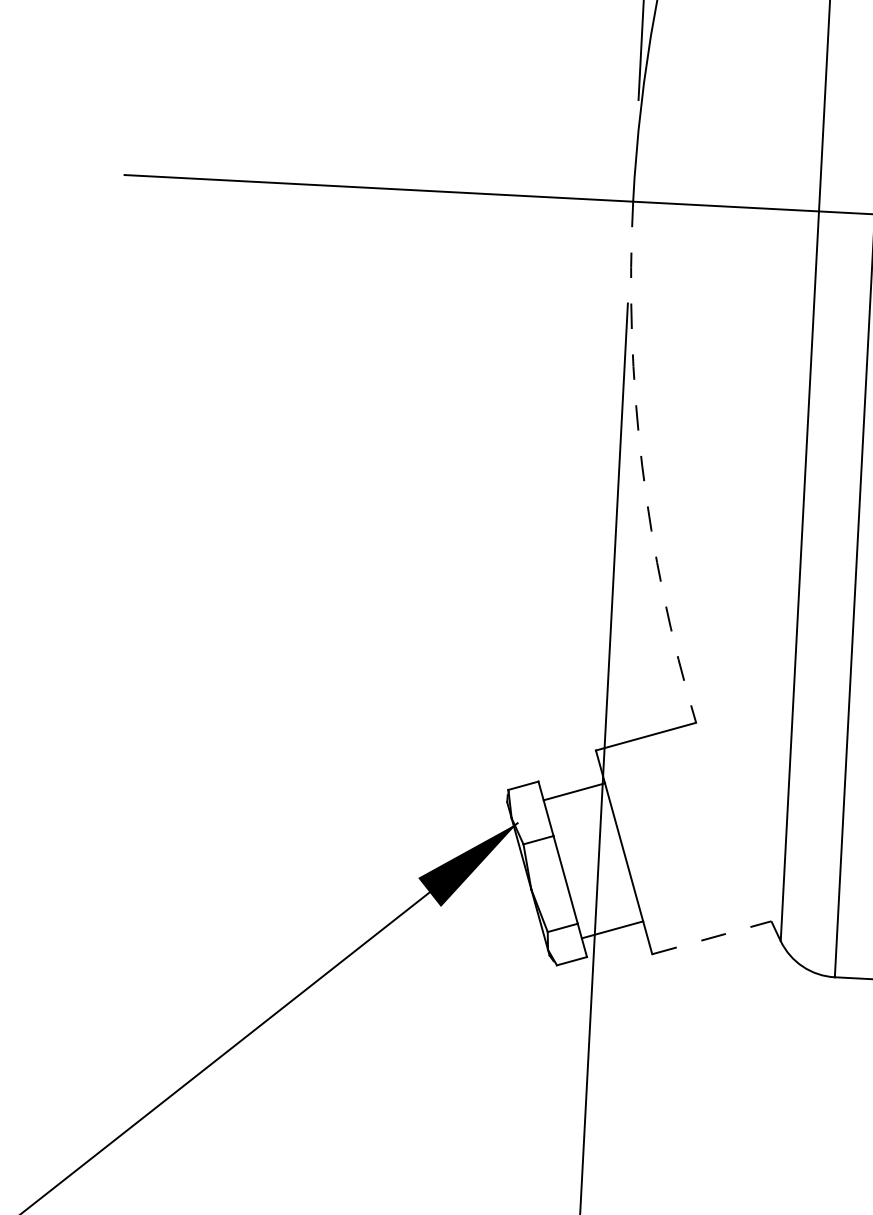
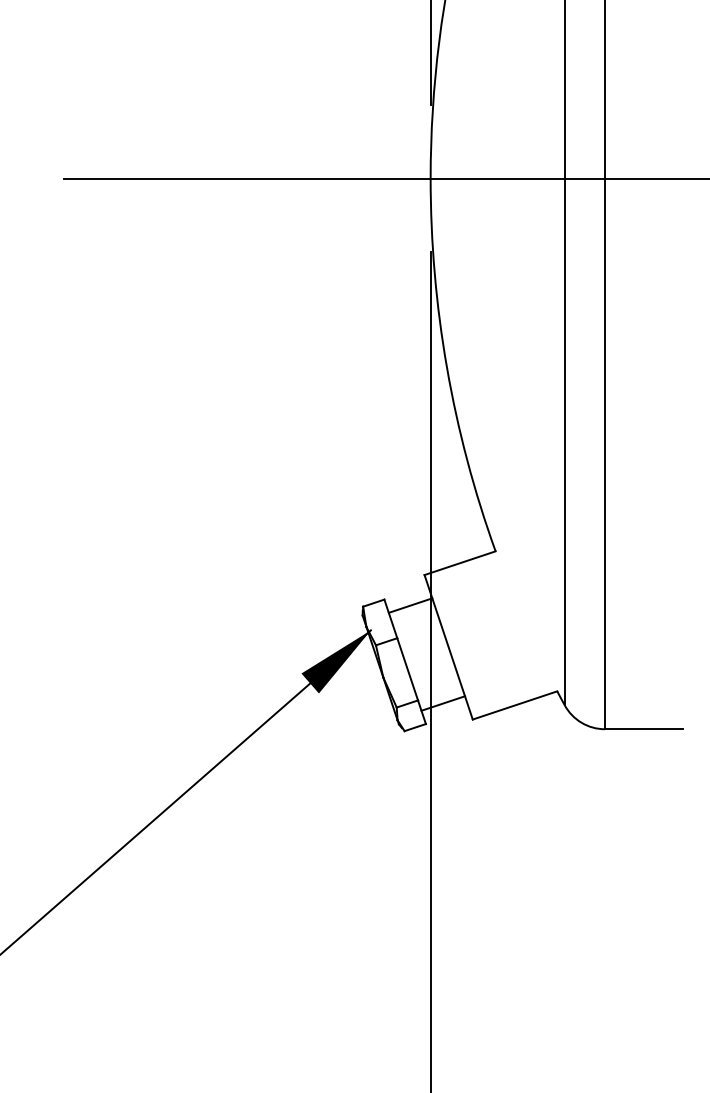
arc: (642, 464) -> (447, 367), dashed -> solid
line: (712, 937) -> (515, 705), dashed -> solid

